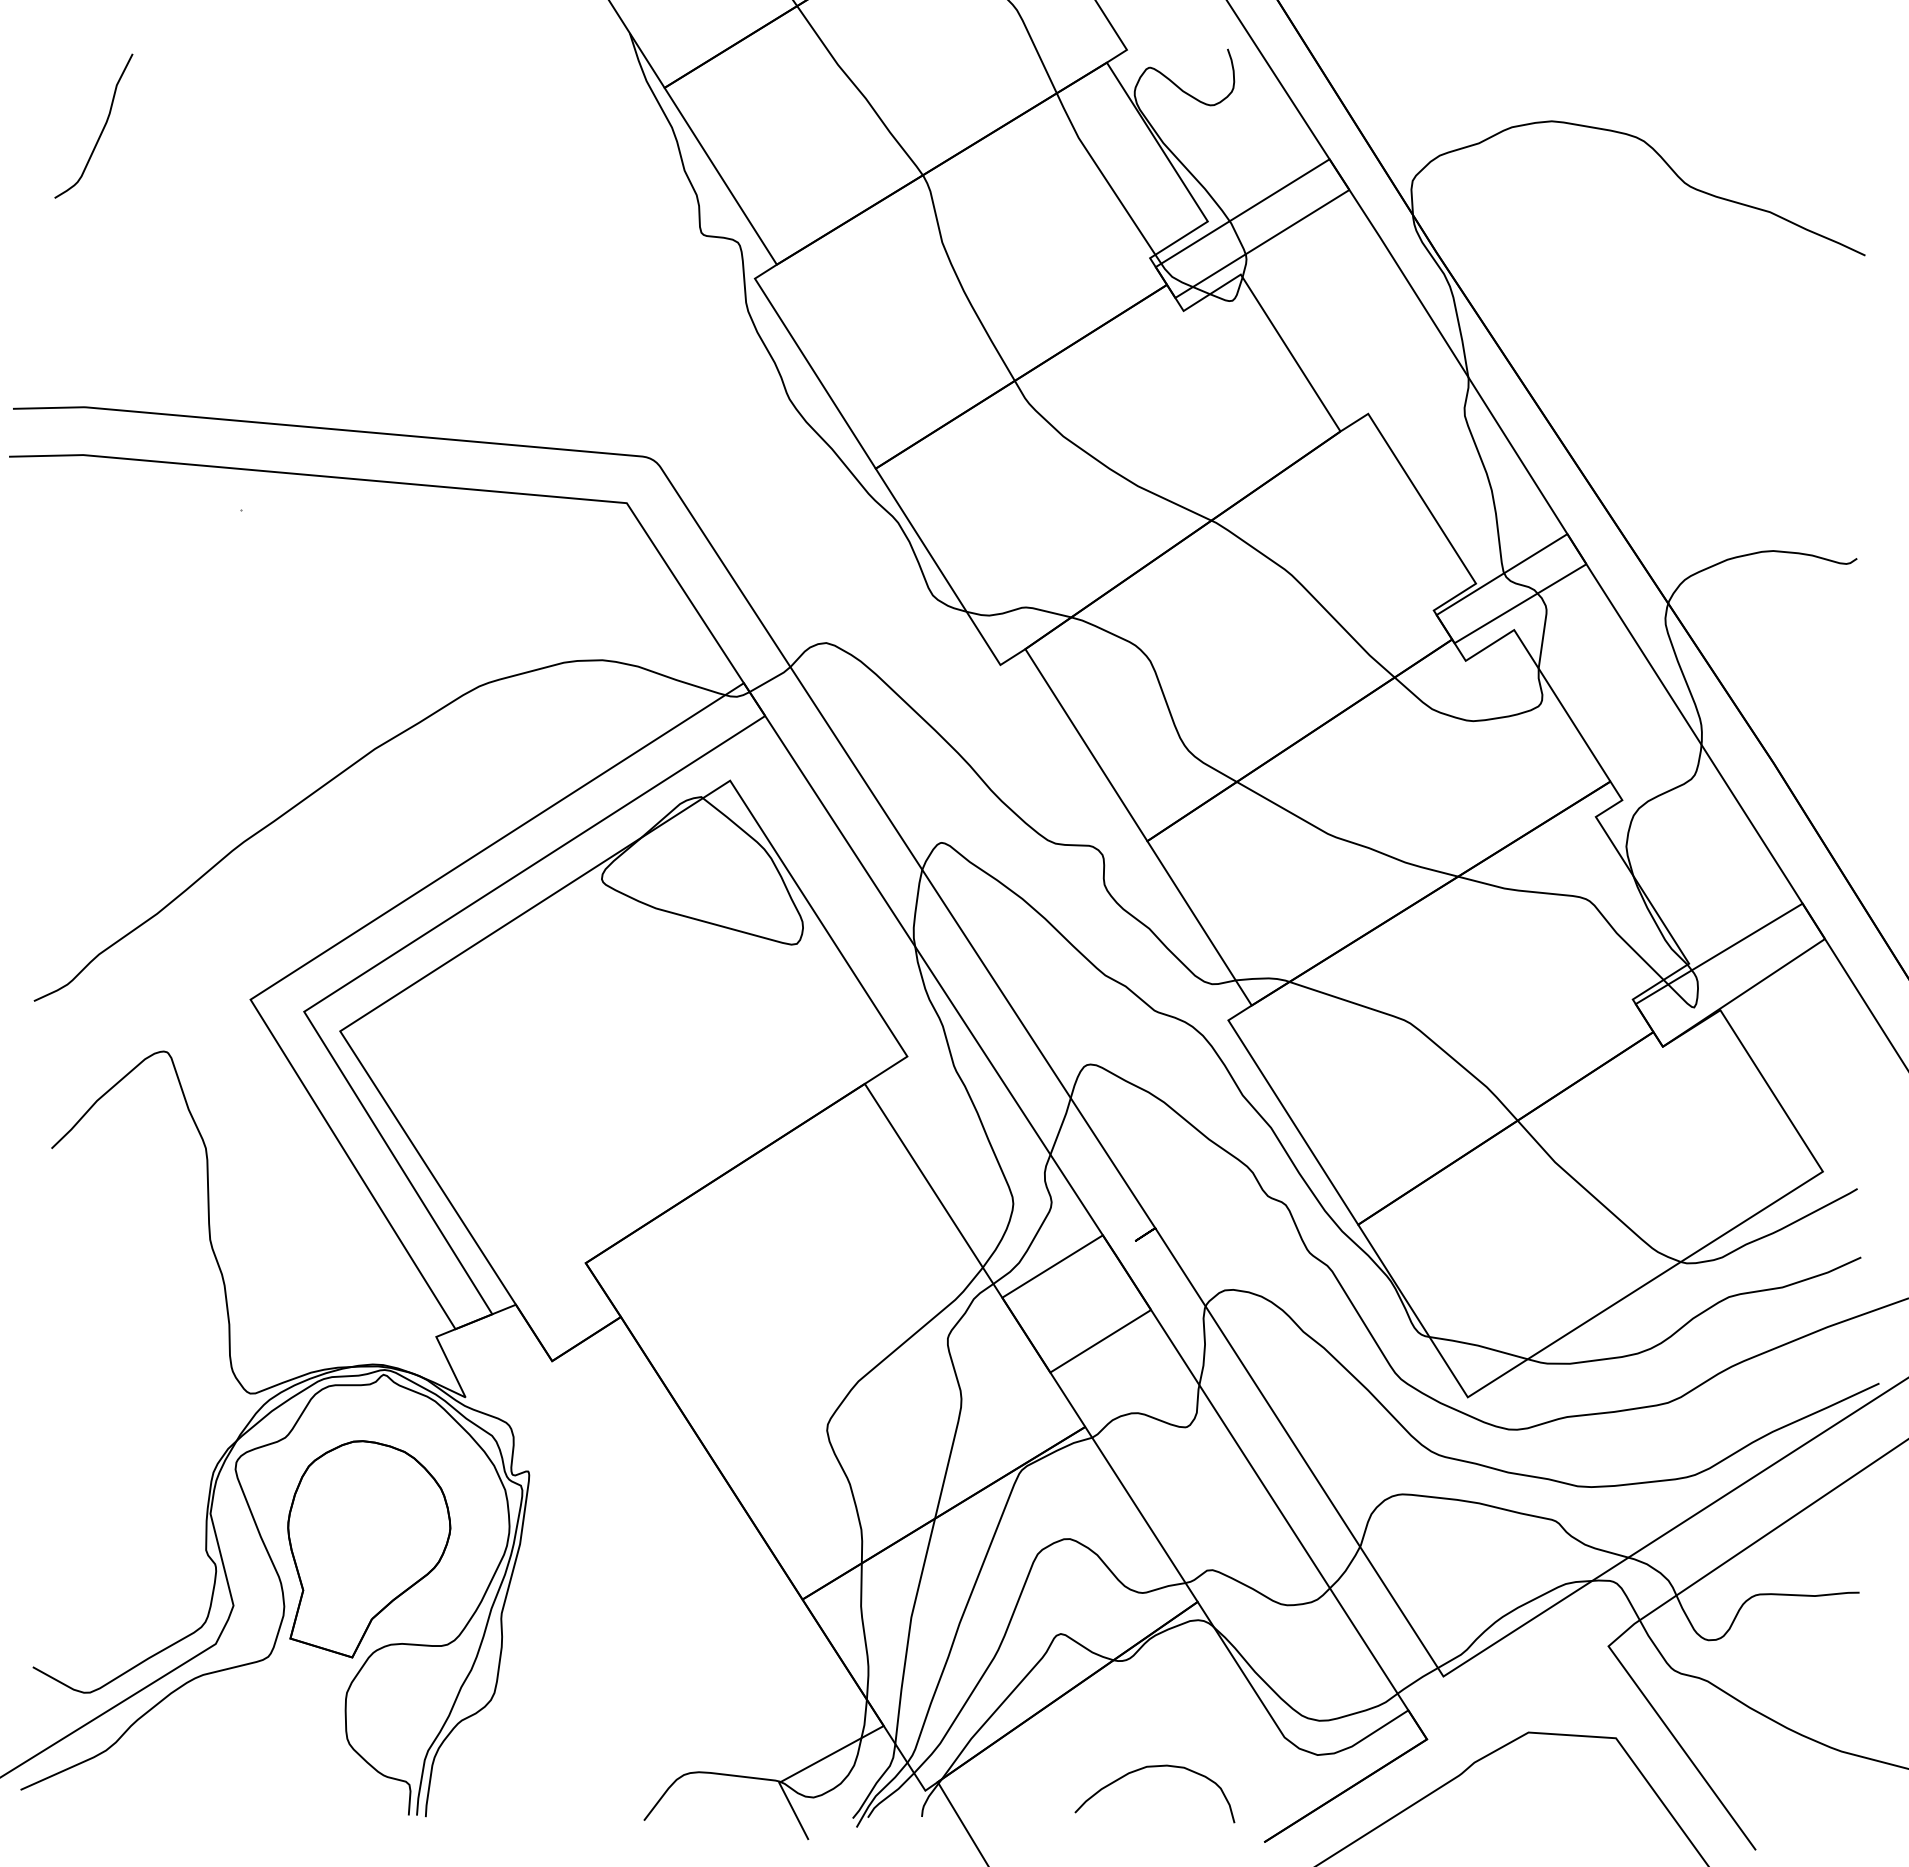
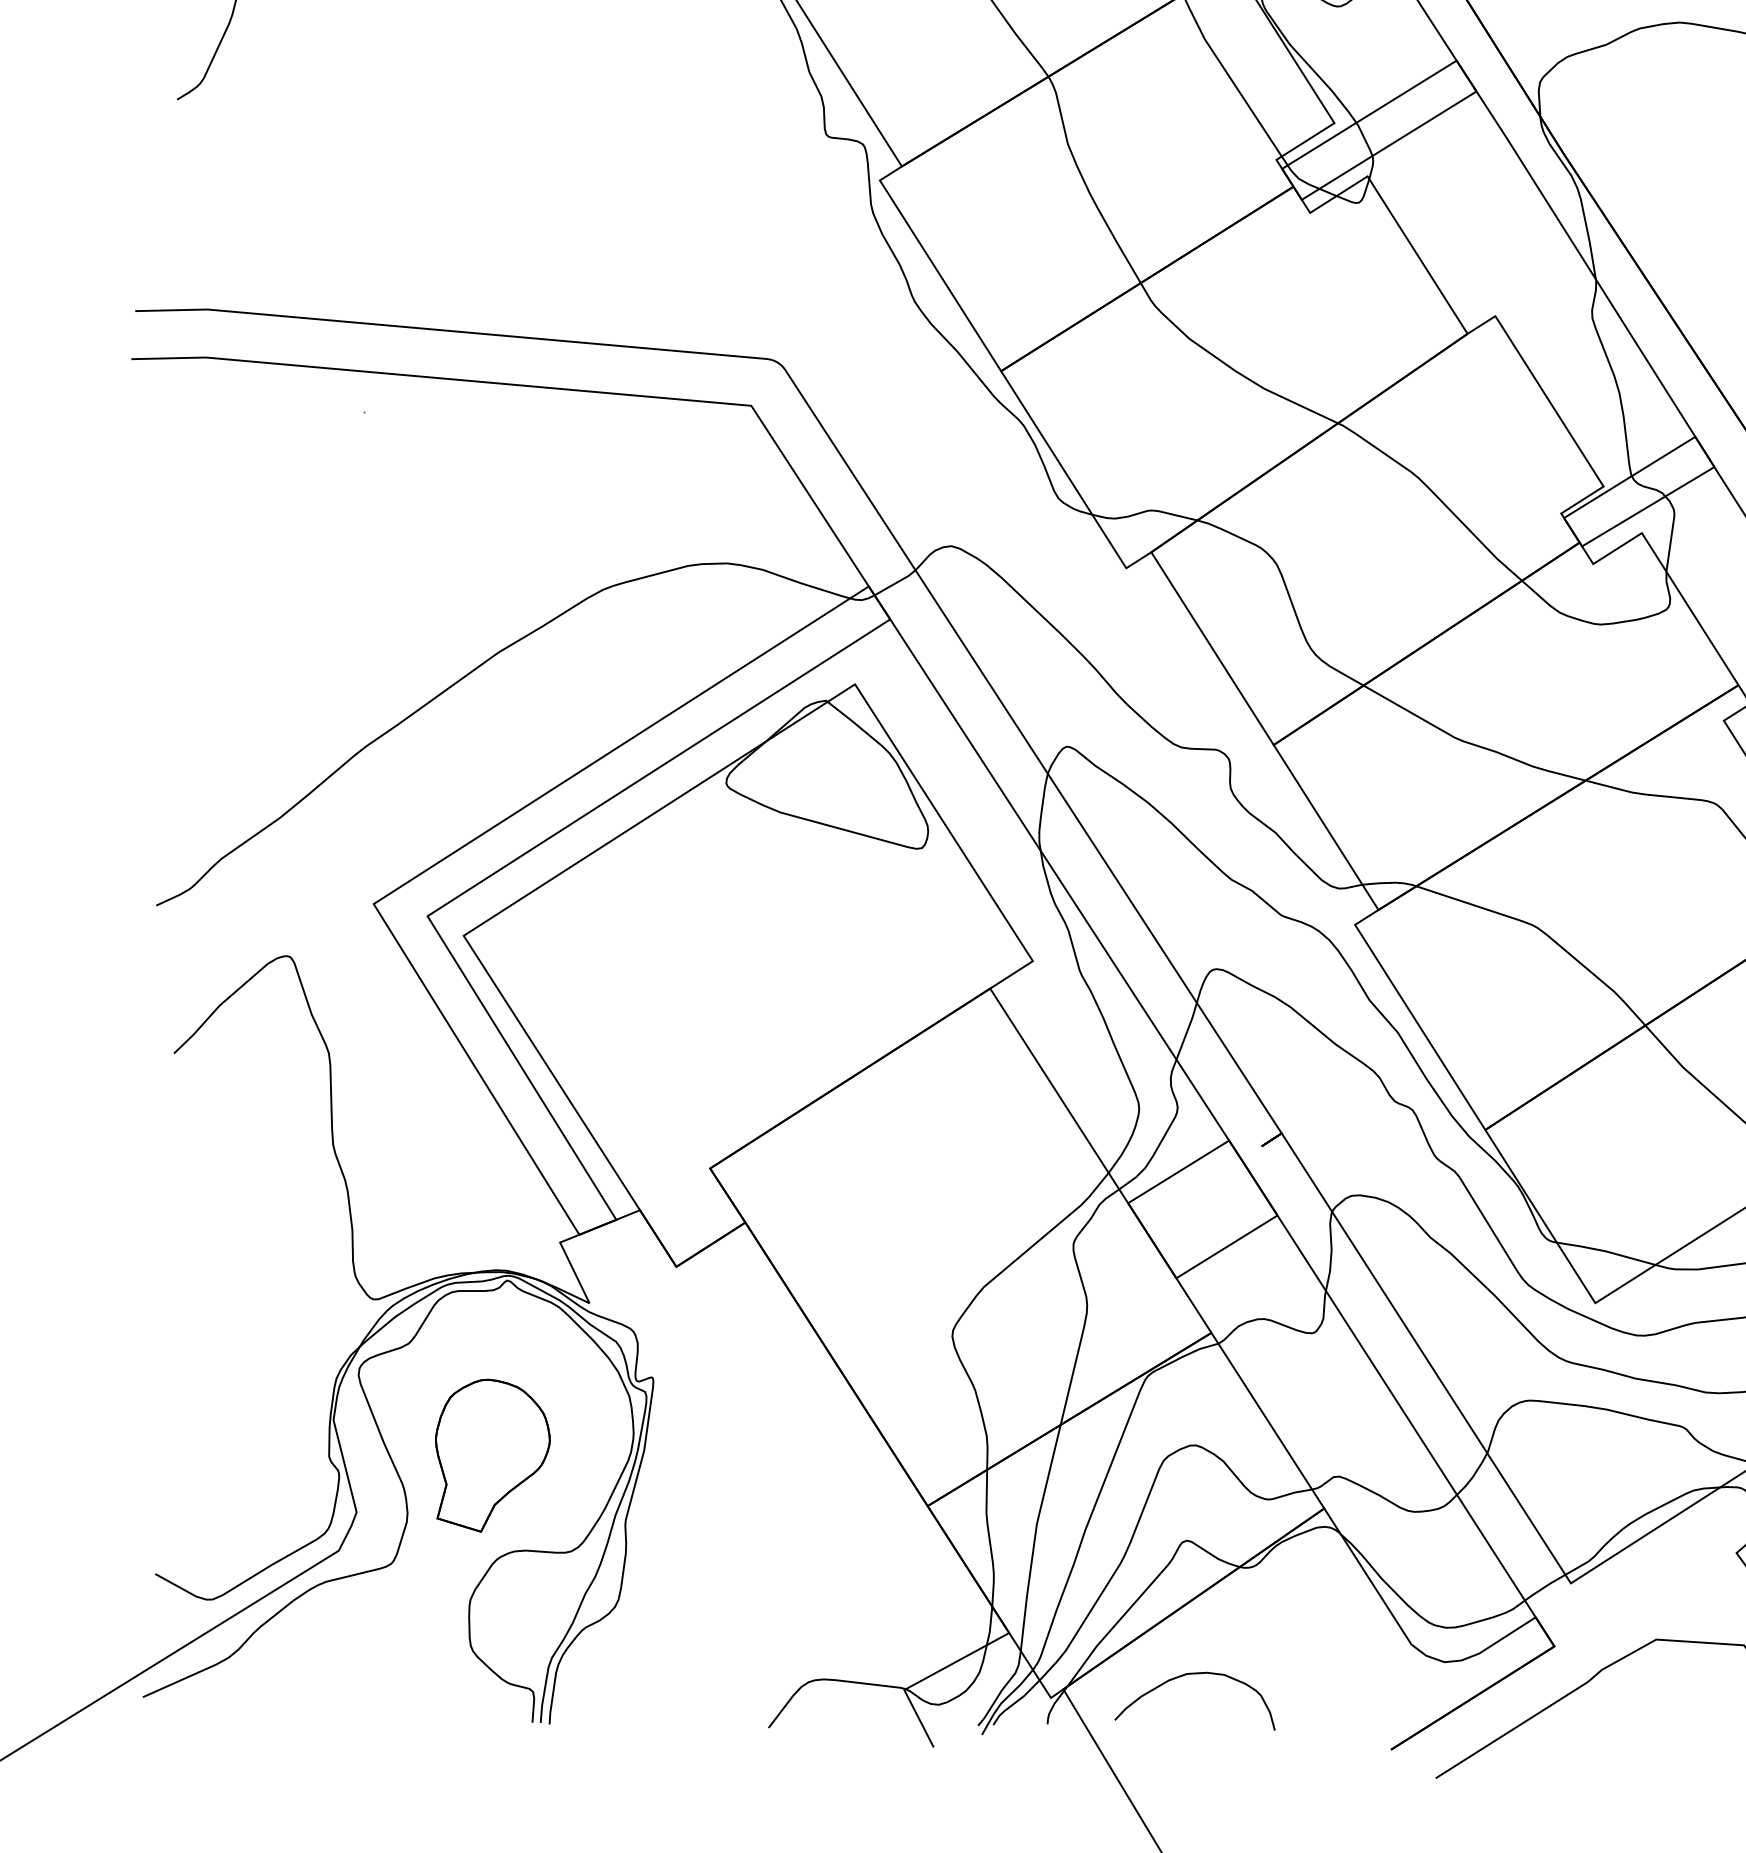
part: (369, 1549) -> (493, 1455), size x0.7
curve: (1154, 1767) -> (1194, 1674), moved

